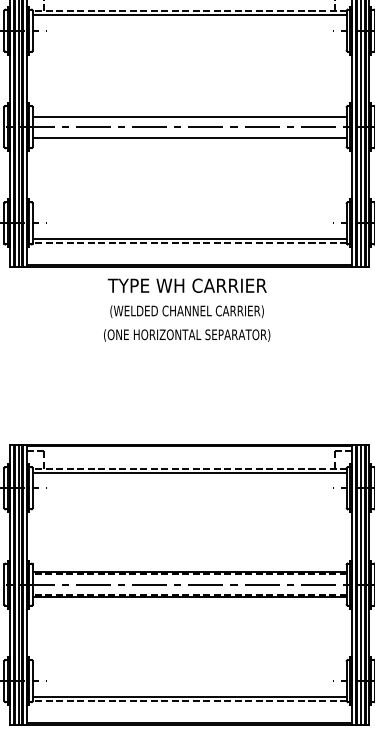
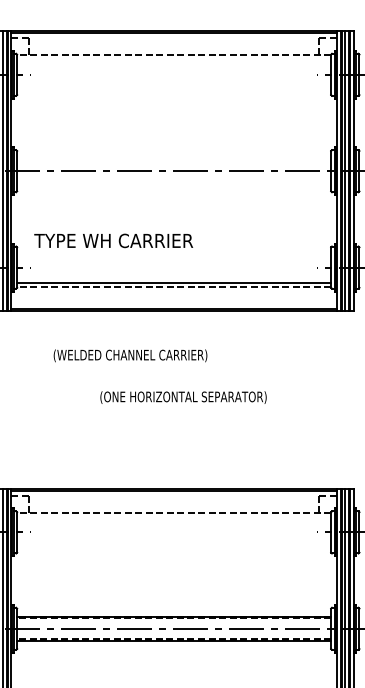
line: (189, 14) -> (173, 58), removed
line: (189, 116) -> (173, 160), removed
line: (189, 137) -> (173, 181), removed
text: (186, 285) -> (112, 240), moved
text: (186, 311) -> (129, 355), moved
text: (187, 335) -> (183, 397), moved
line: (189, 472) -> (173, 516), removed

